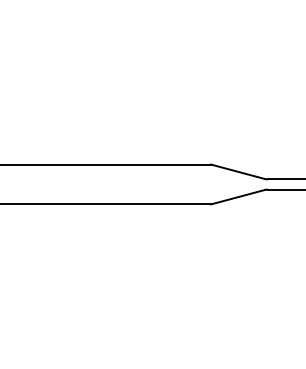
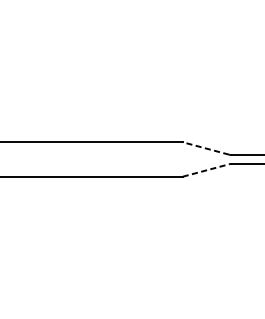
line: (237, 171) -> (205, 148), solid -> dashed
line: (237, 197) -> (205, 170), solid -> dashed

